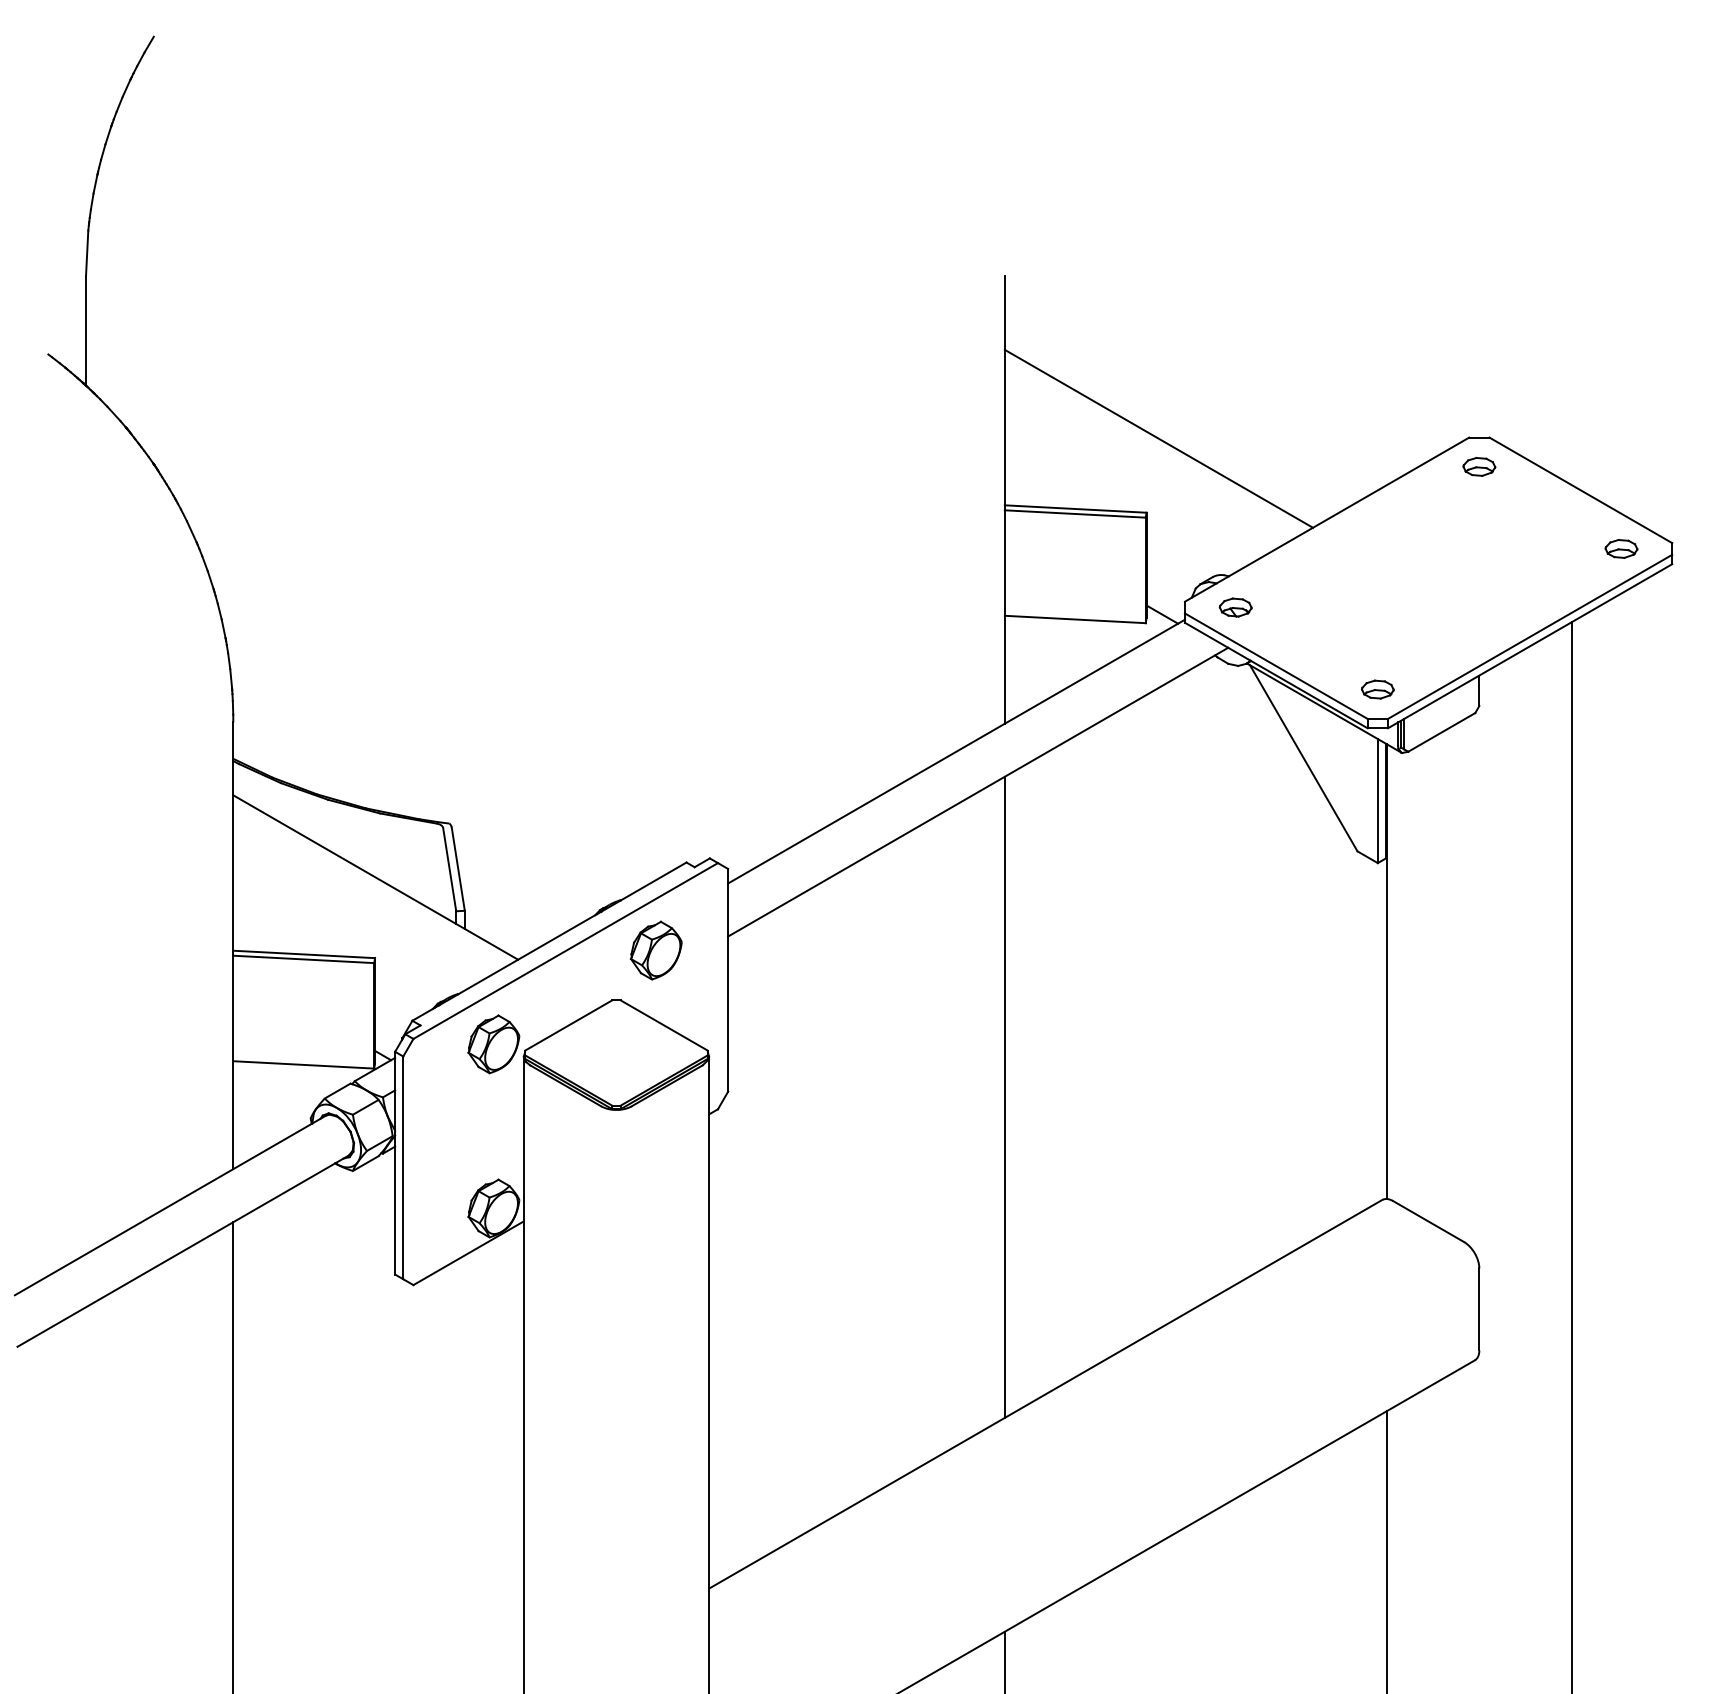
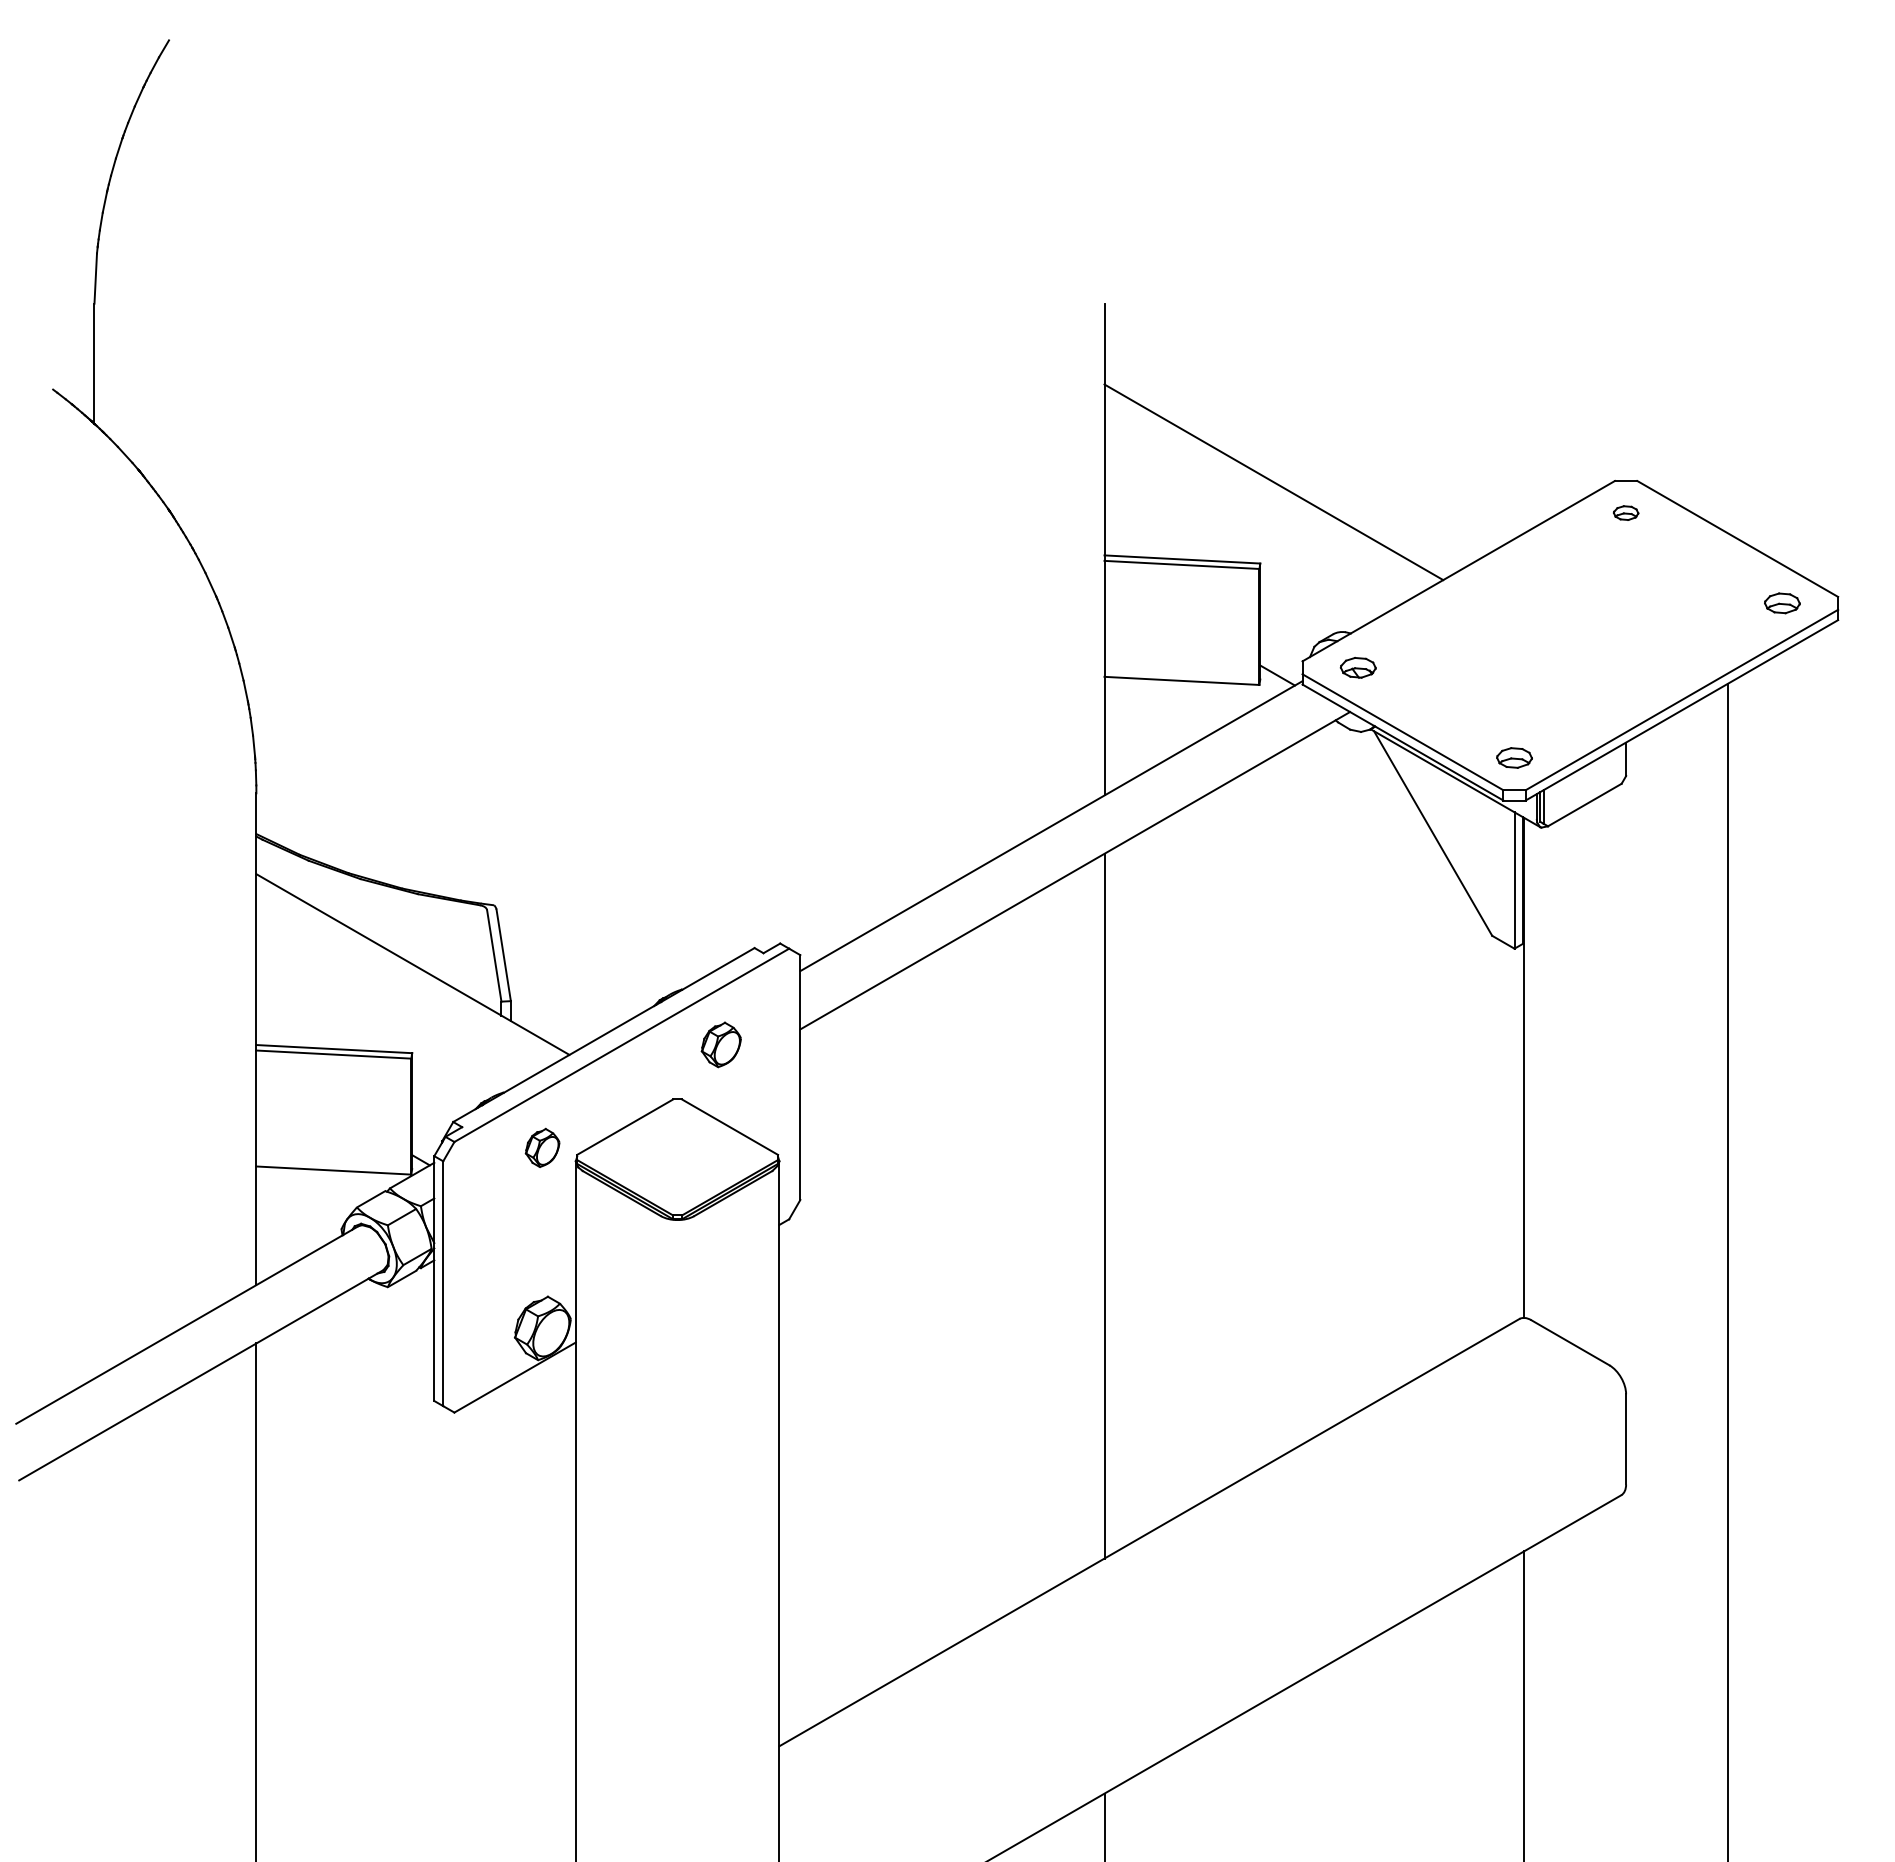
part: (1478, 466) -> (1625, 512), size x0.7
part: (656, 950) -> (721, 1044), size x0.7
part: (493, 1043) -> (542, 1147), size x0.6

